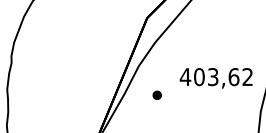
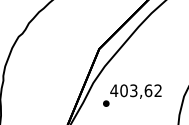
text: (215, 78) -> (135, 91), moved

